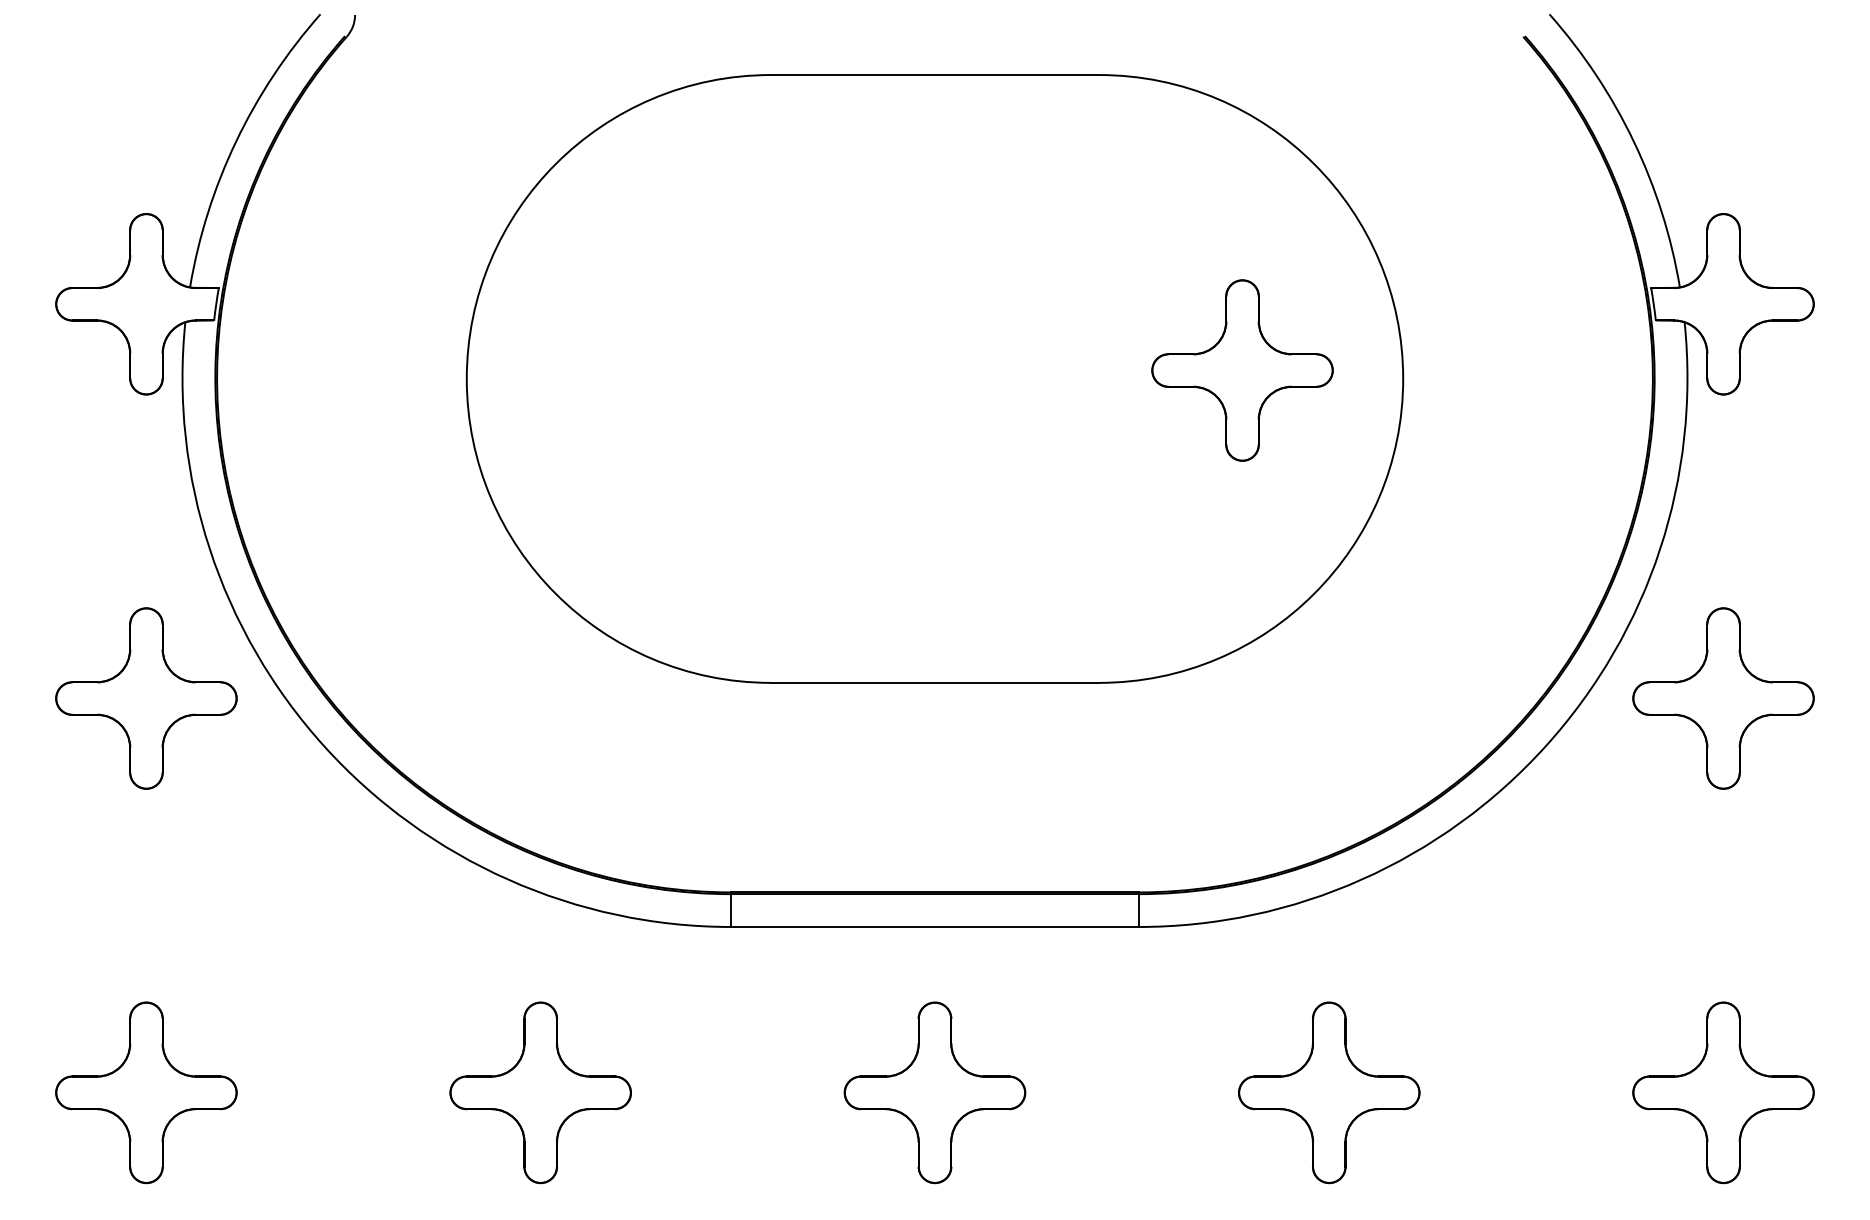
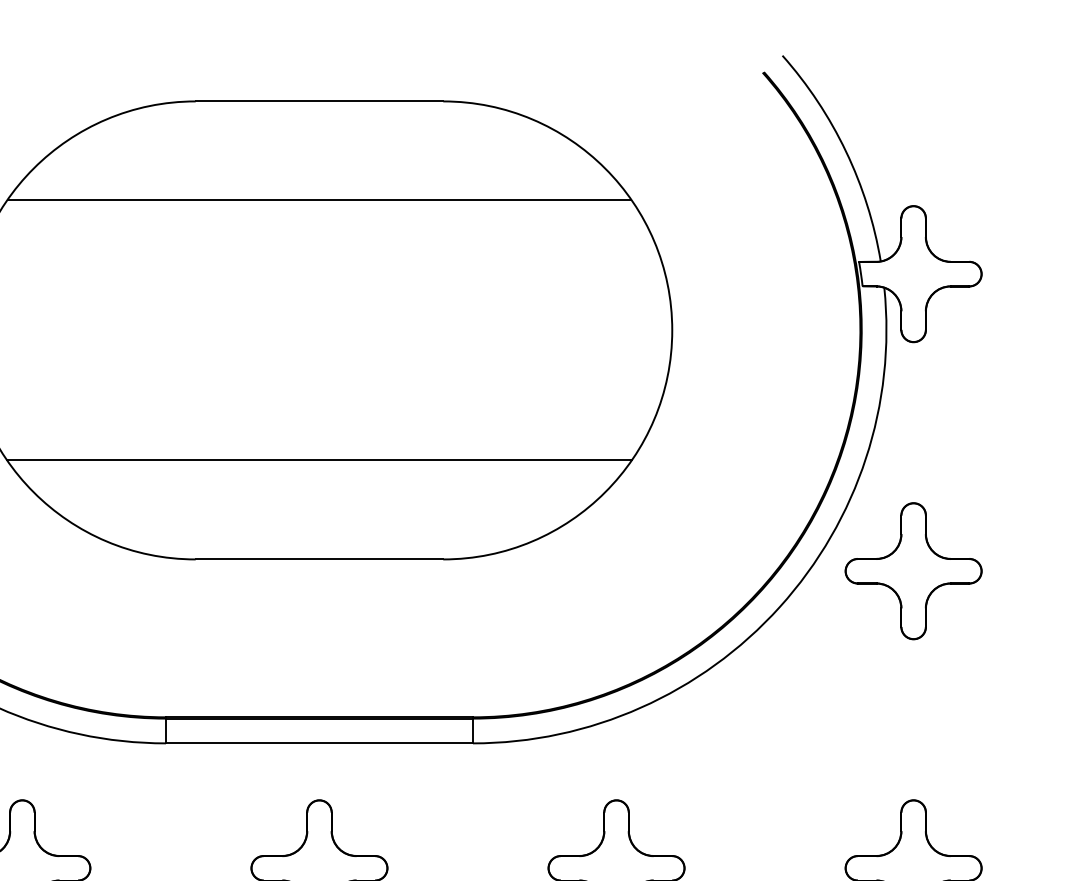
line: (934, 205) -> (319, 199), added
part: (1242, 370) -> (551, 324), removed
line: (934, 550) -> (319, 459), added

